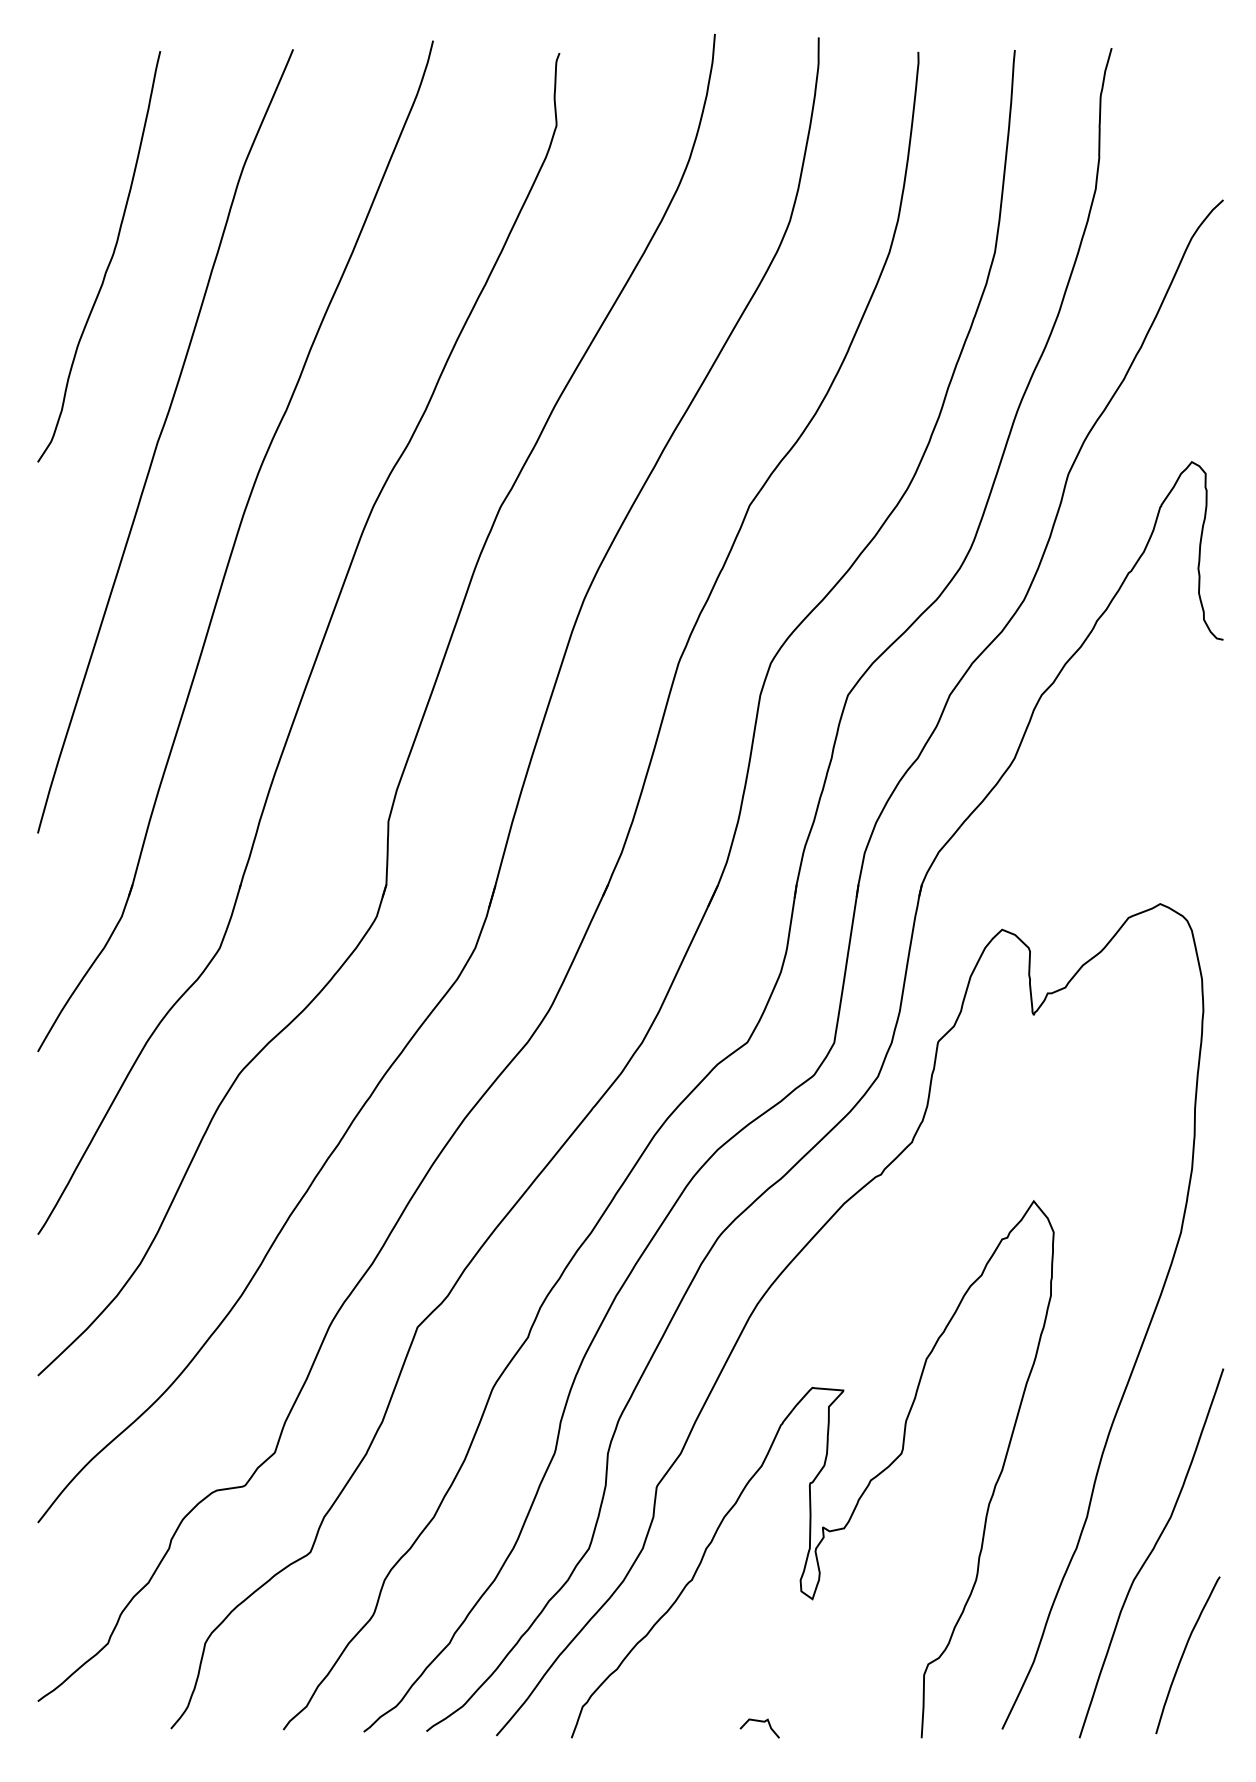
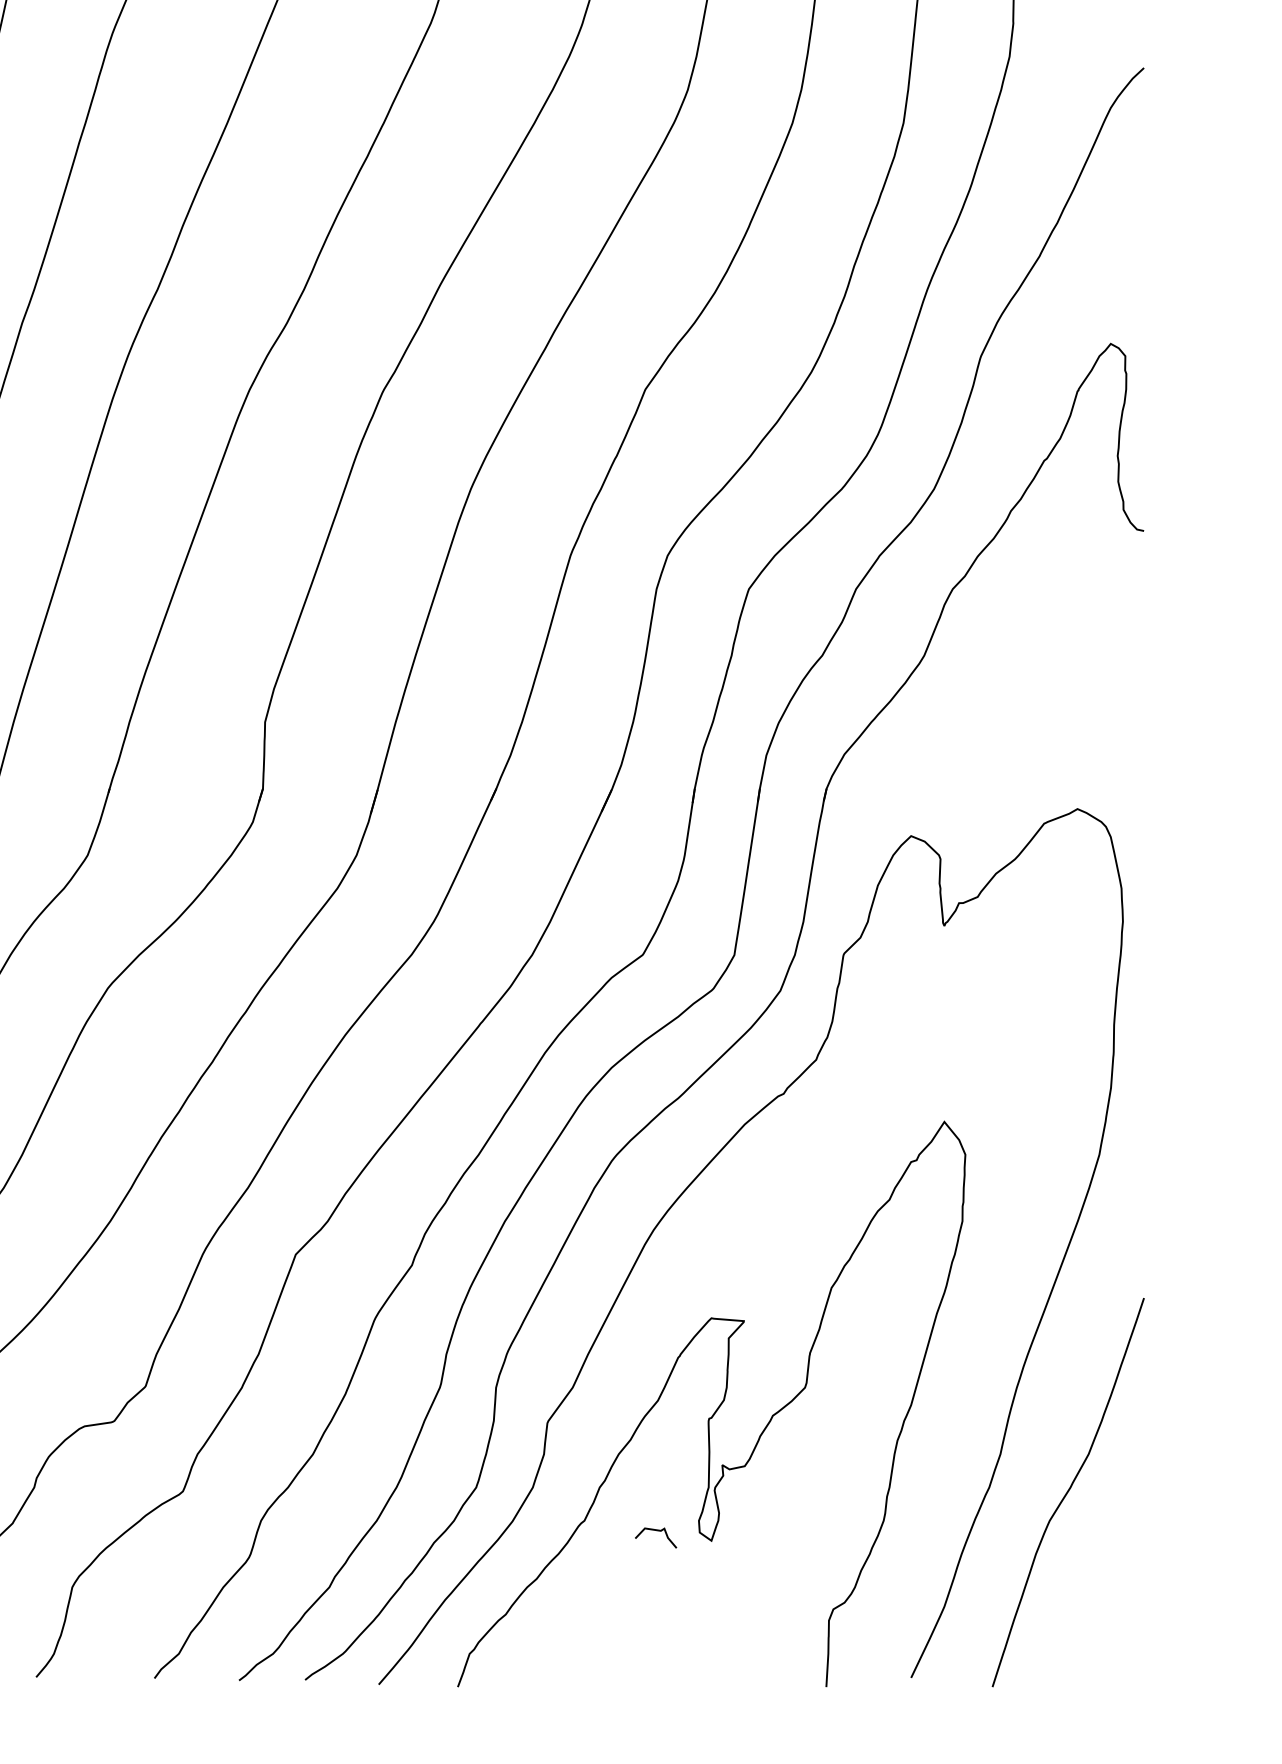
curve: (1184, 1653) -> (1103, 1597), removed
curve: (760, 1722) -> (656, 1531), moved

